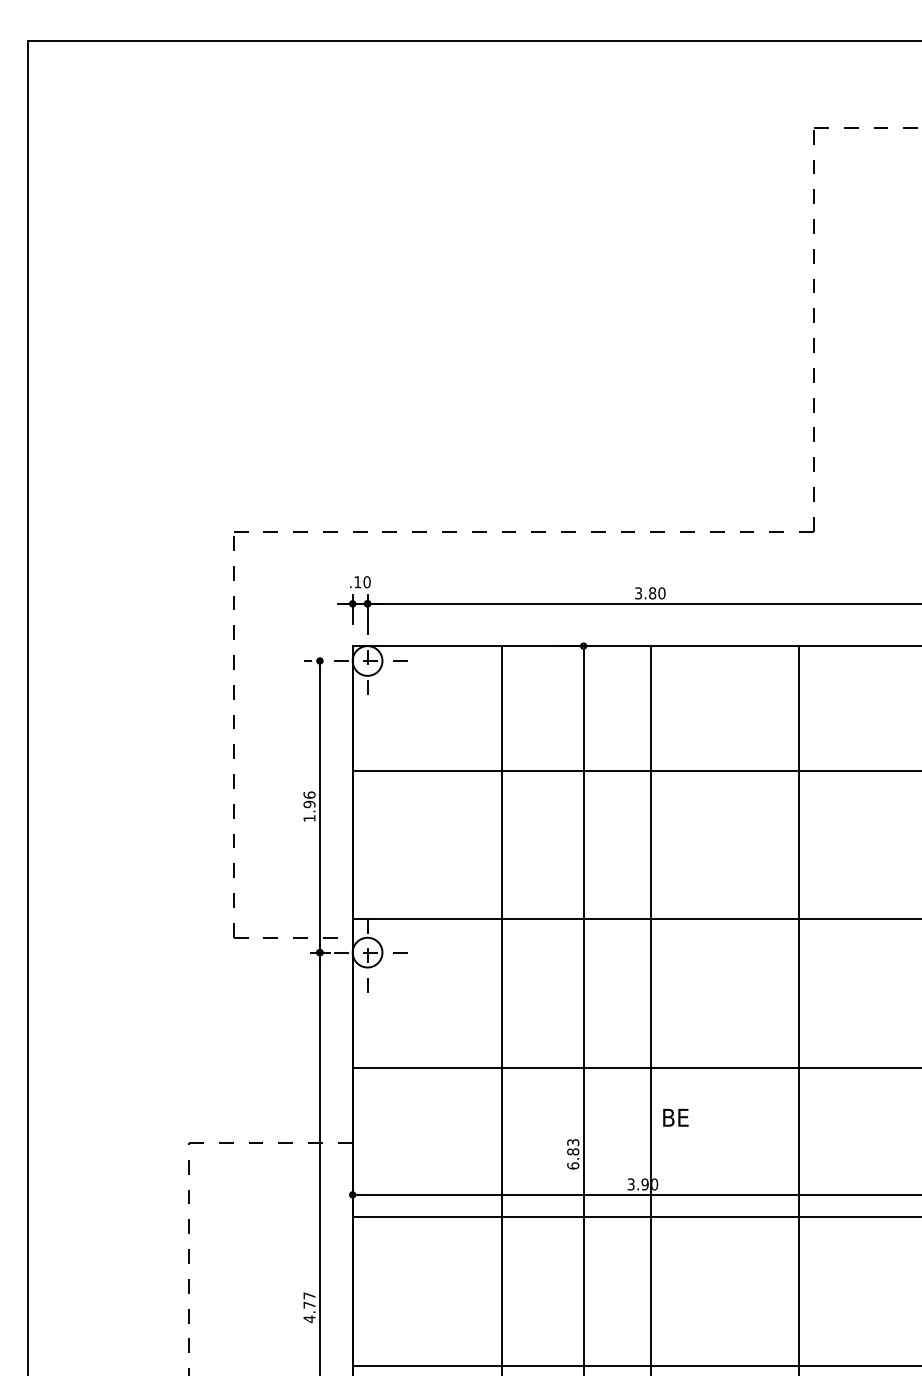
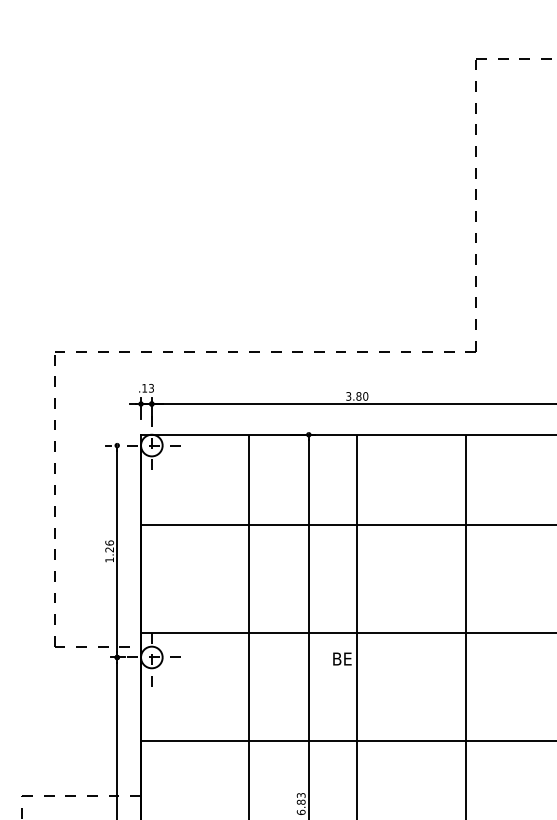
text: (366, 582) -> (151, 388), .10 -> .13
text: (309, 804) -> (109, 549), 1.96 -> 1.26
text: (675, 1117) -> (342, 658), moved

